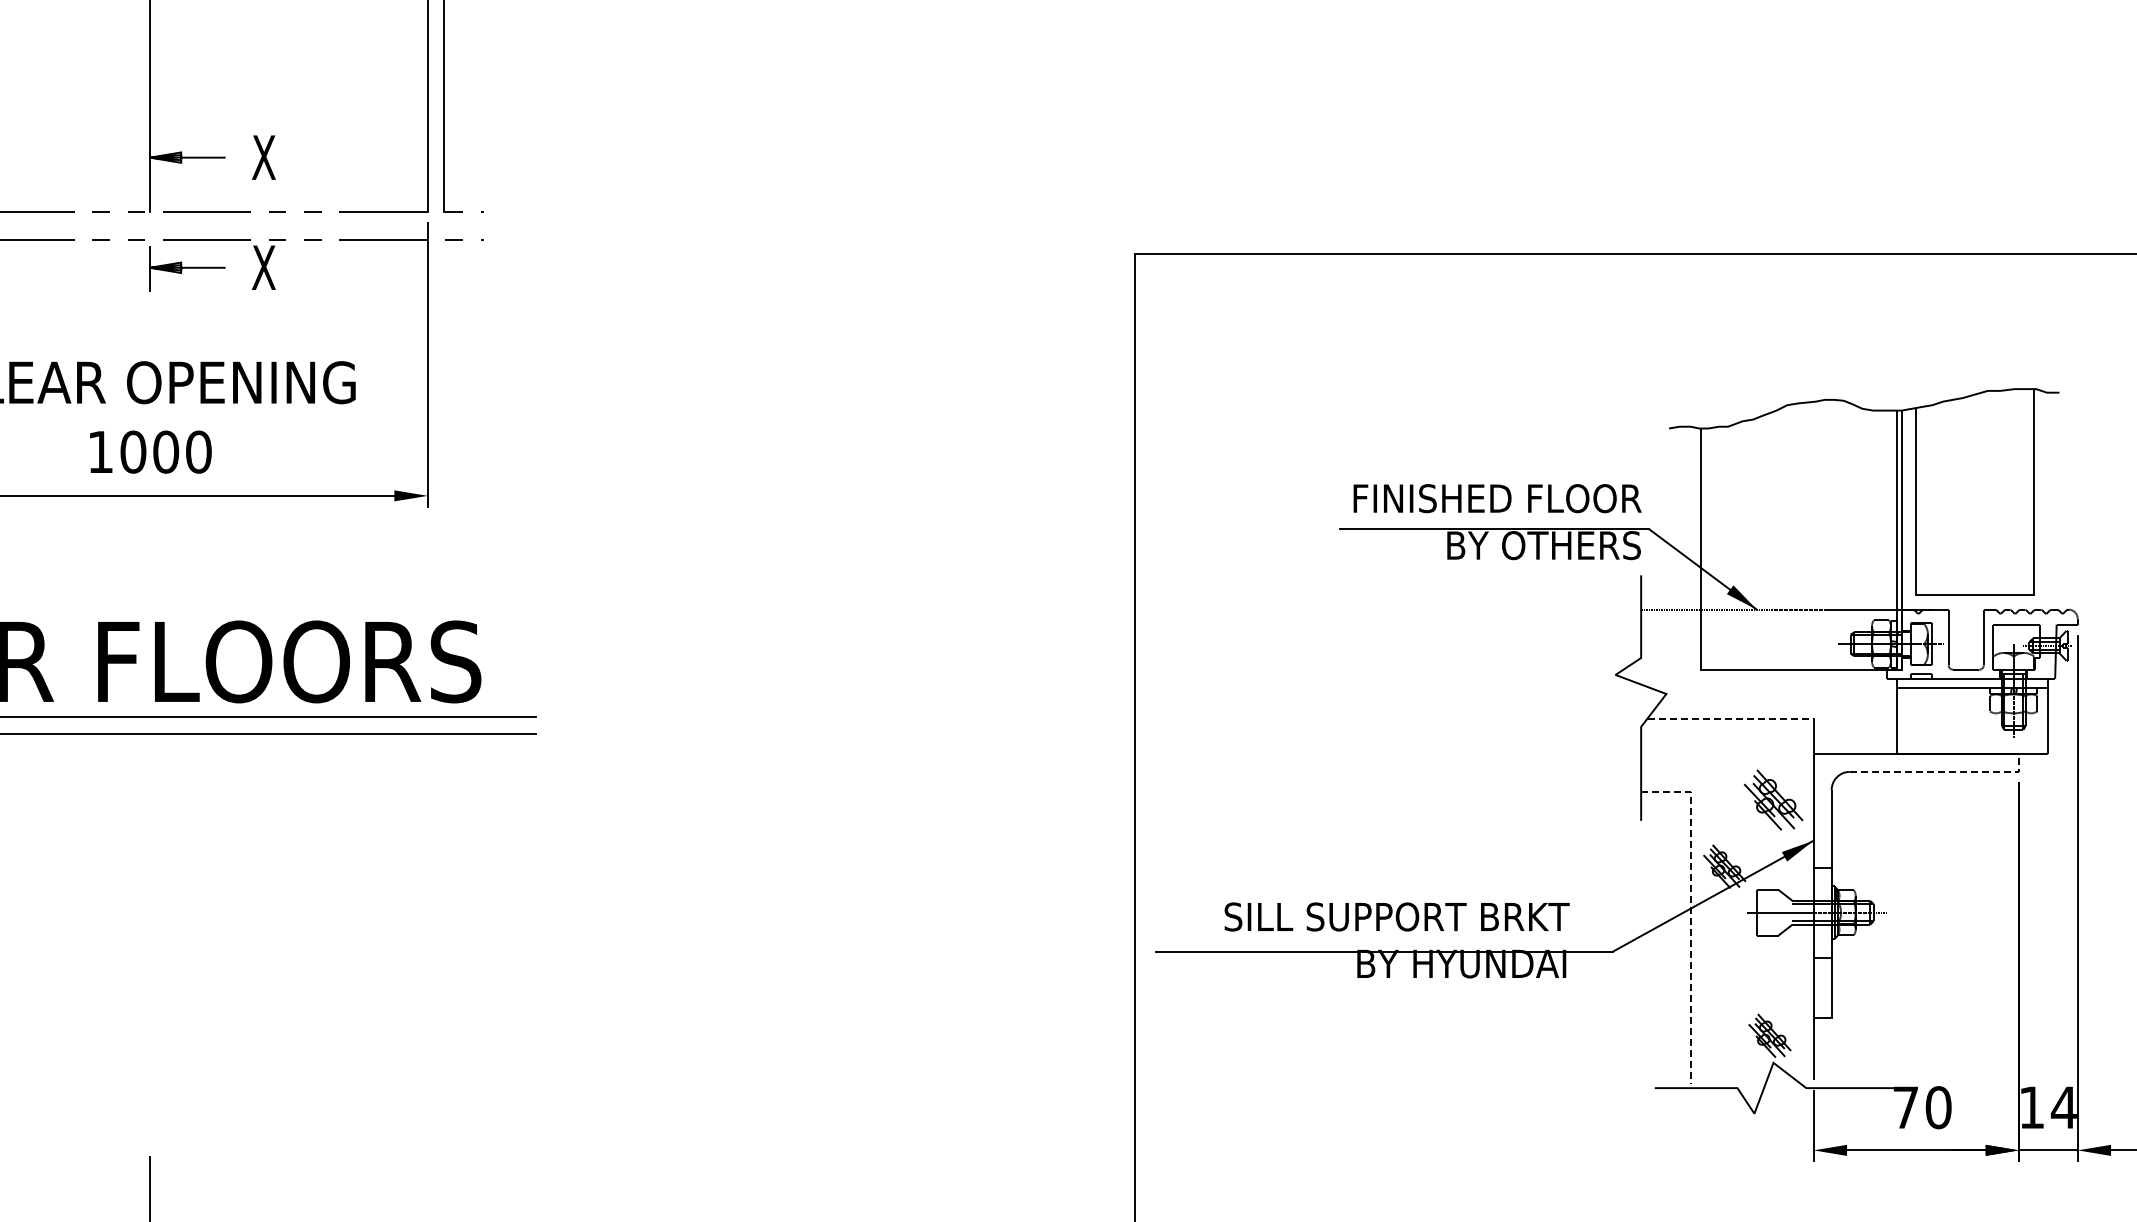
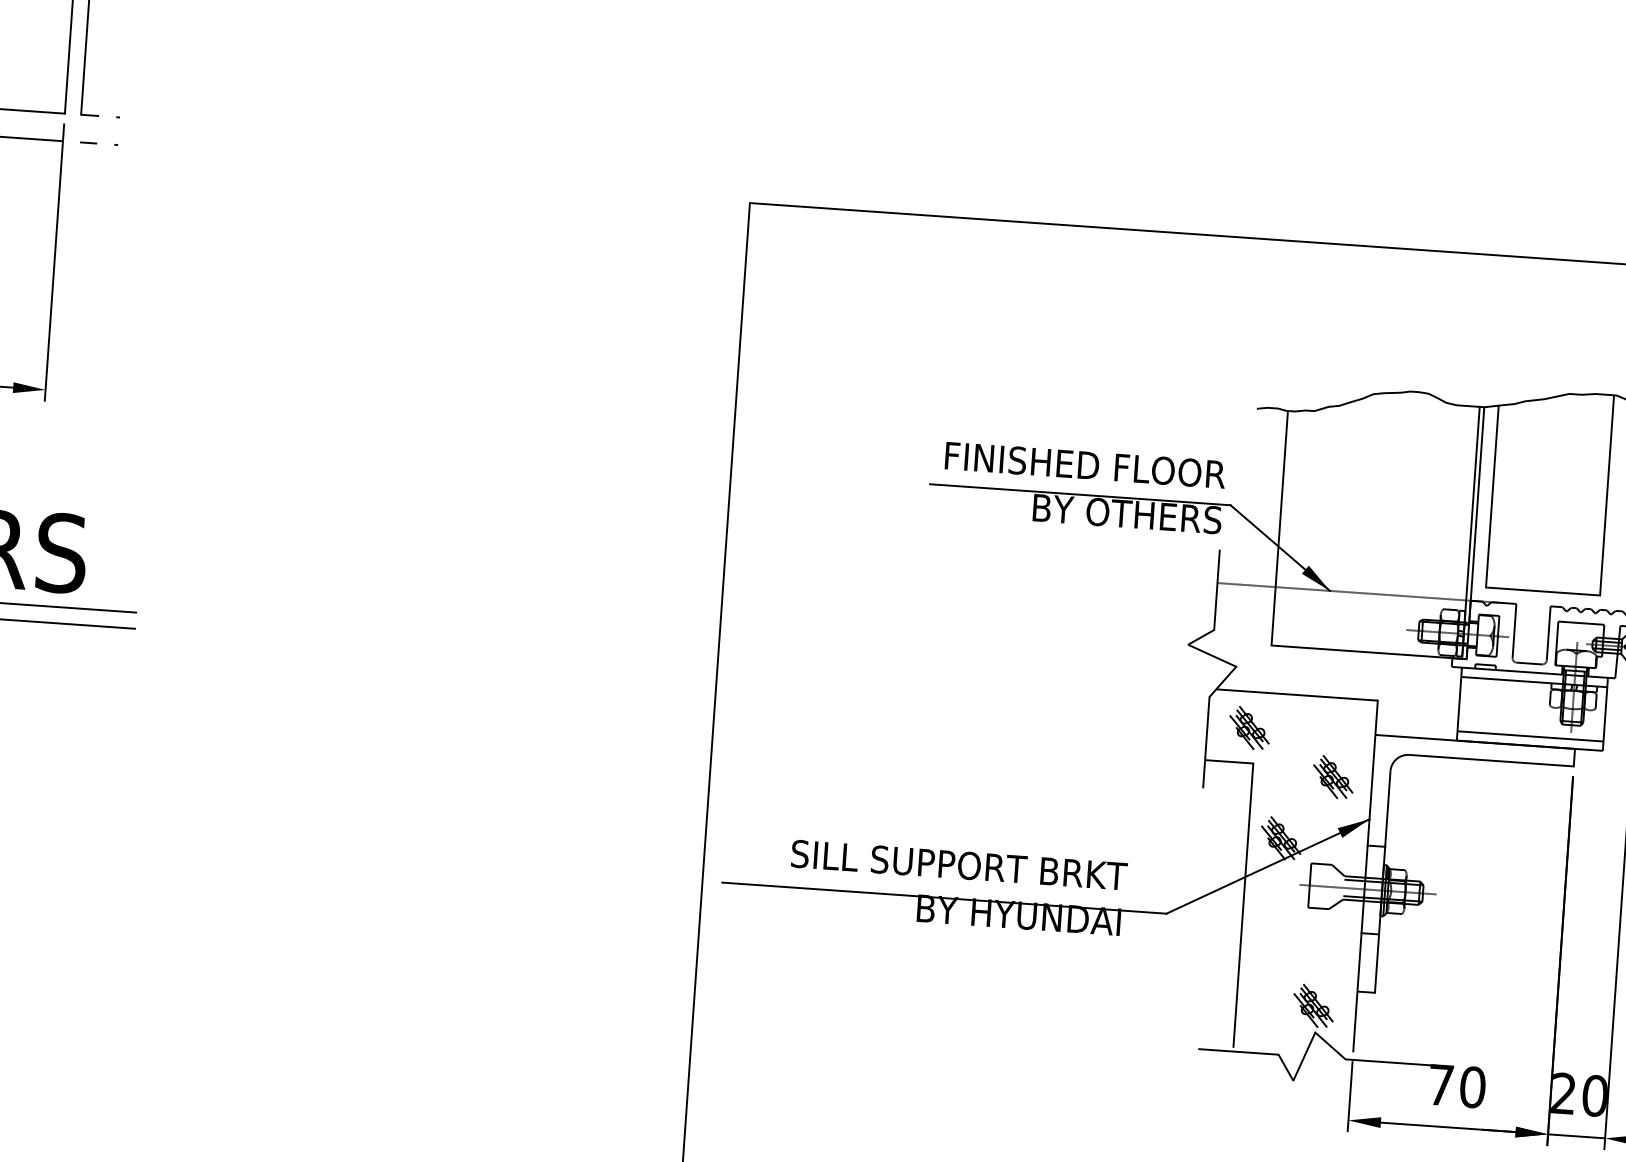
line: (1731, 718) -> (1297, 694), dashed -> solid
line: (1972, 744) -> (1530, 736), added
part: (1684, 755) -> (1249, 727), added
line: (1944, 771) -> (1501, 760), dashed -> solid
part: (1773, 800) -> (1333, 777), size x0.71
line: (1690, 912) -> (1244, 880), dashed -> solid
text: (2048, 1107) -> (1579, 1094), 14 -> 20

